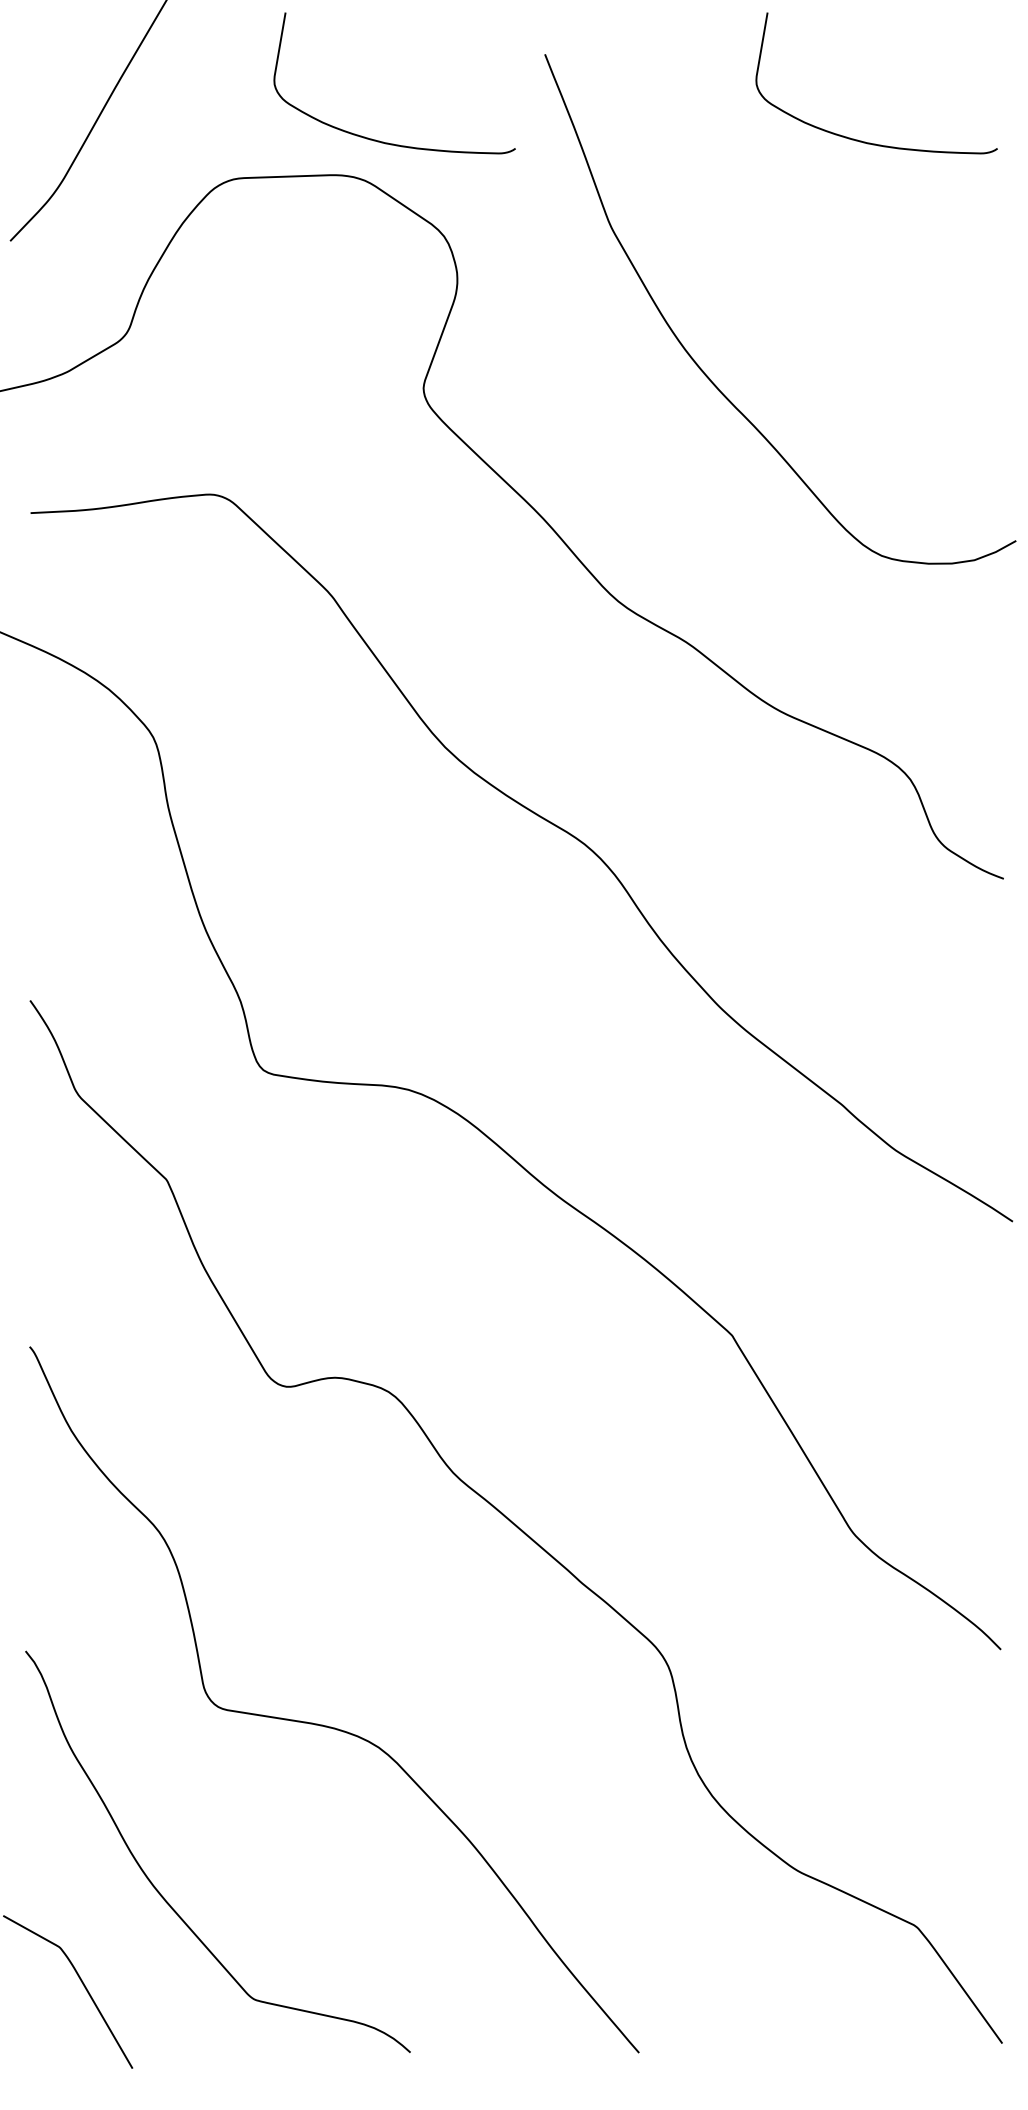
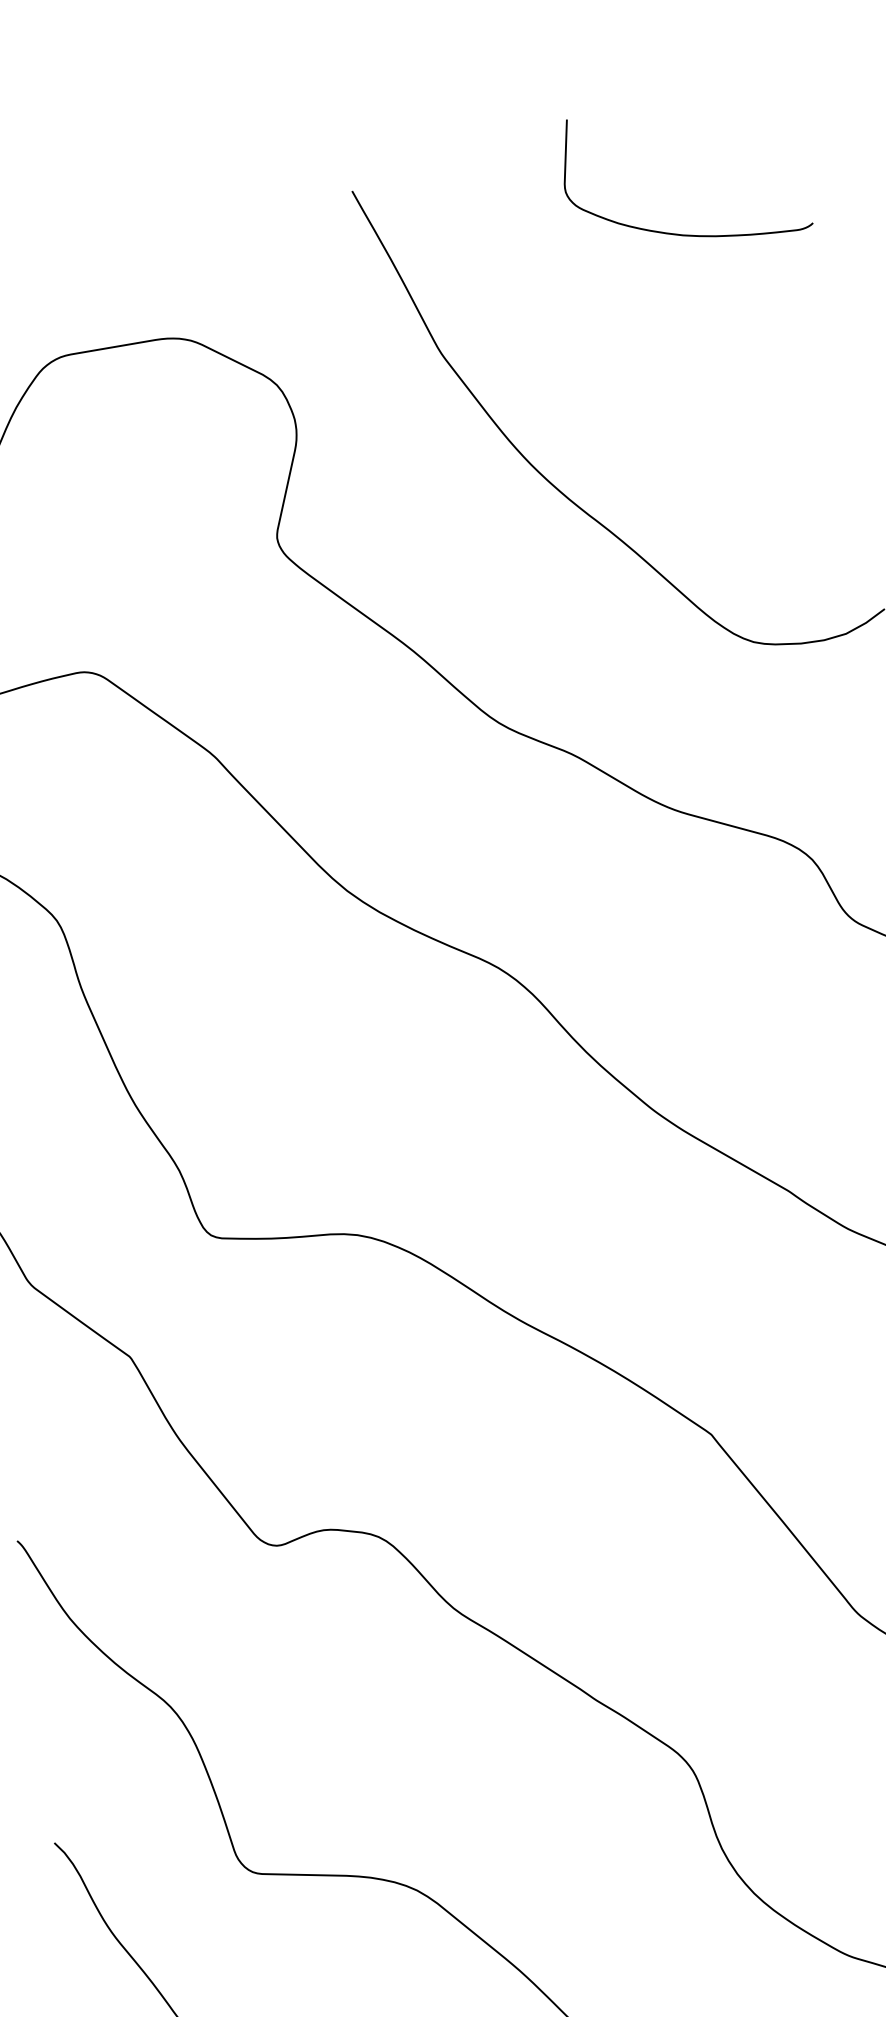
curve: (379, 140) -> (199, 298), removed

